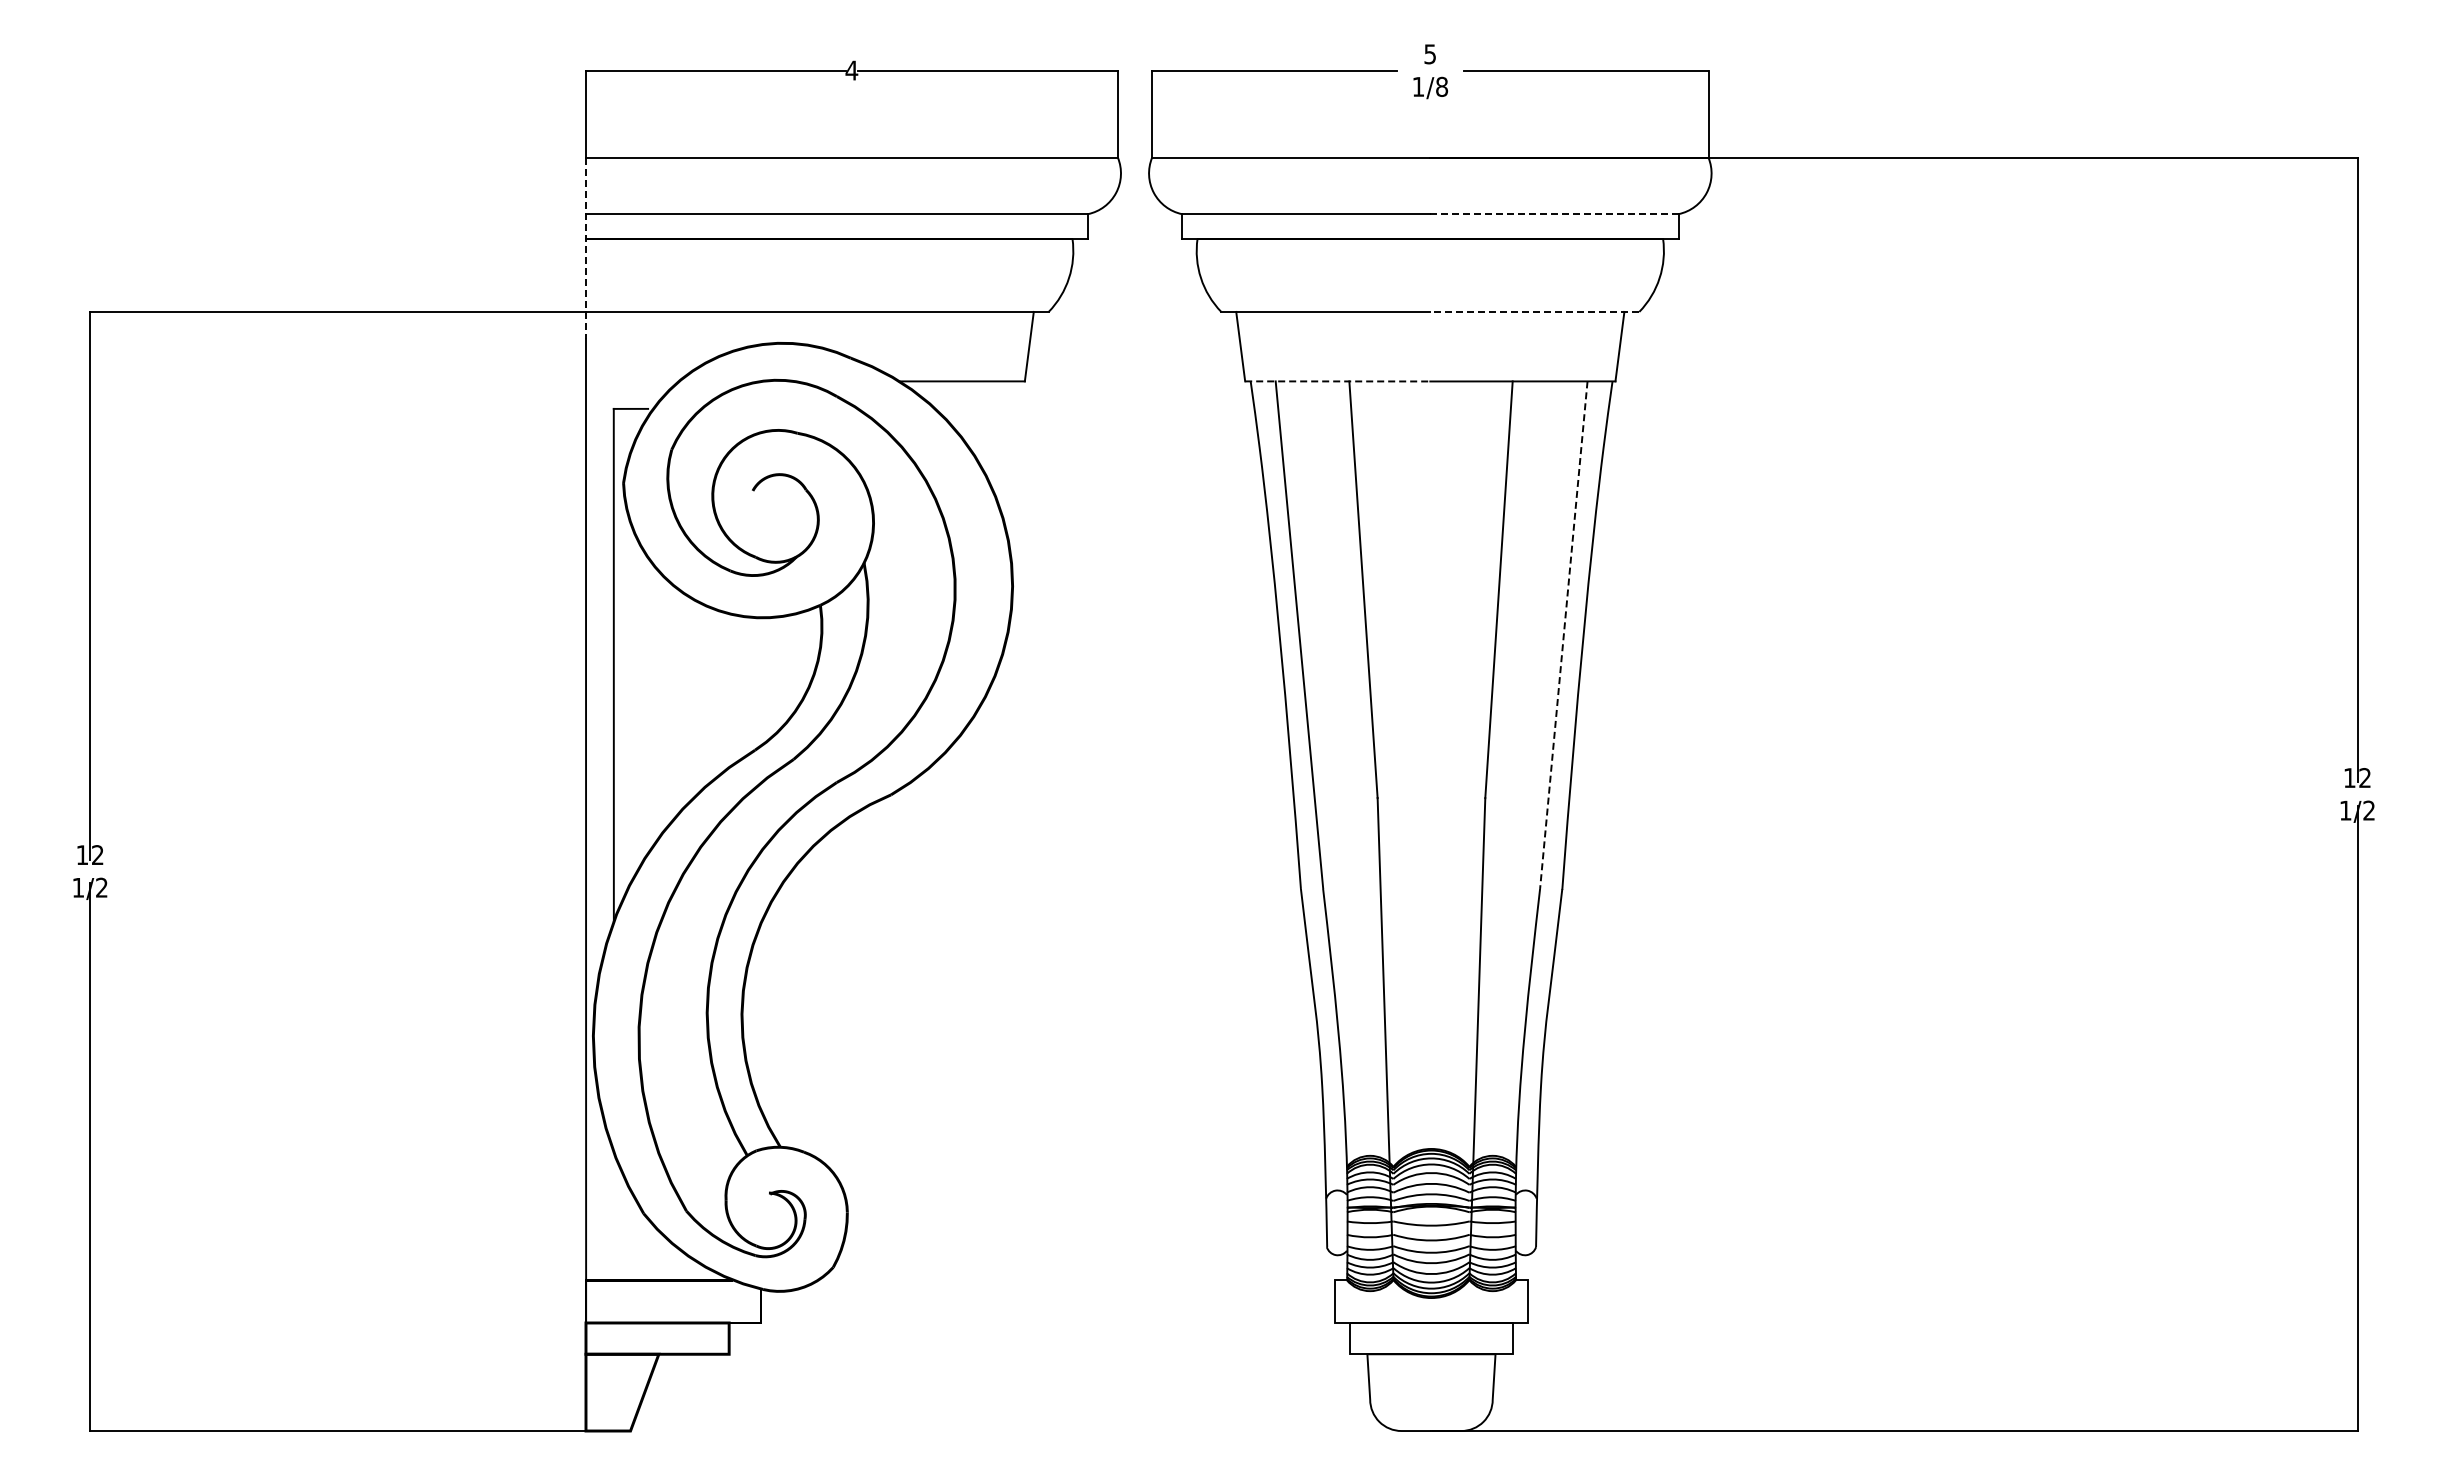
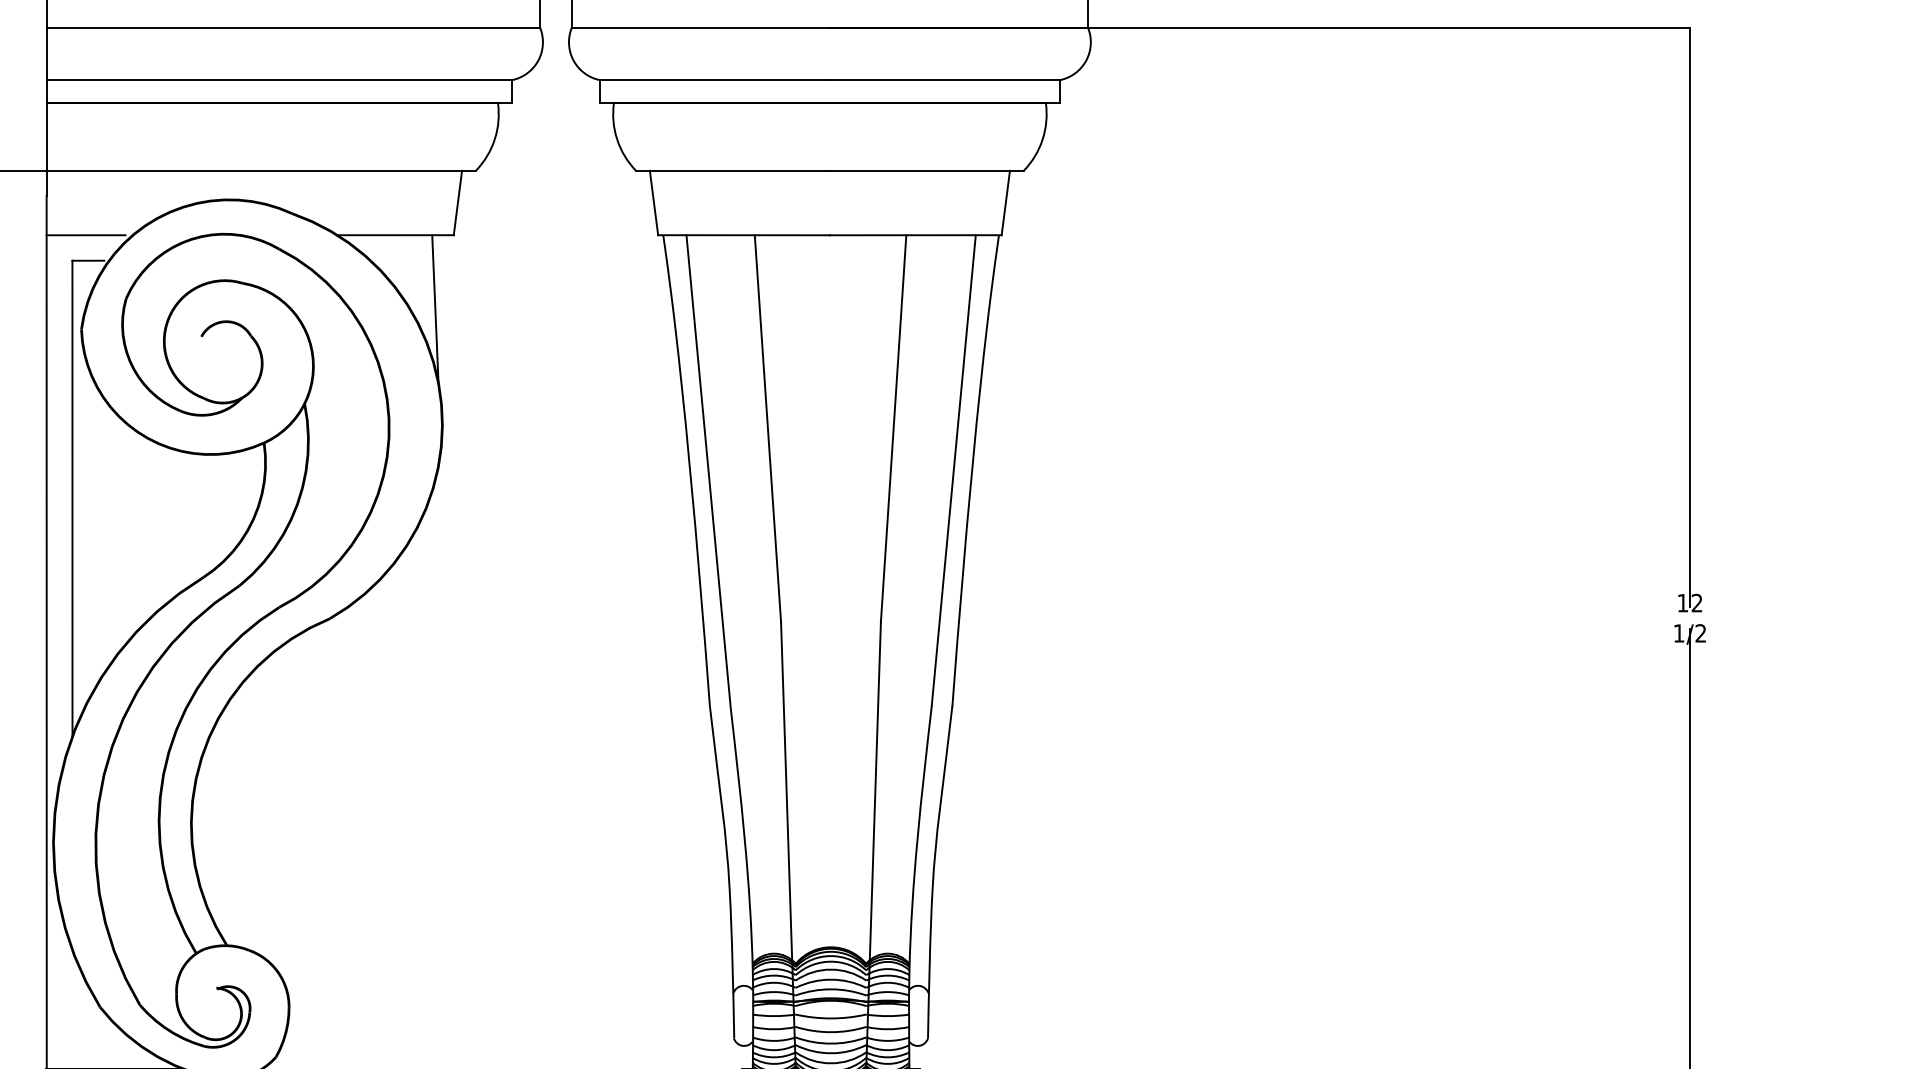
line: (1553, 214) -> (944, 80), dashed -> solid
line: (585, 248) -> (46, 111), dashed -> solid
line: (1534, 311) -> (926, 170), dashed -> solid
line: (628, 381) -> (86, 235), added
line: (1337, 381) -> (743, 235), dashed -> solid
line: (1004, 460) -> (434, 308), added
line: (1563, 635) -> (953, 470), dashed -> solid

